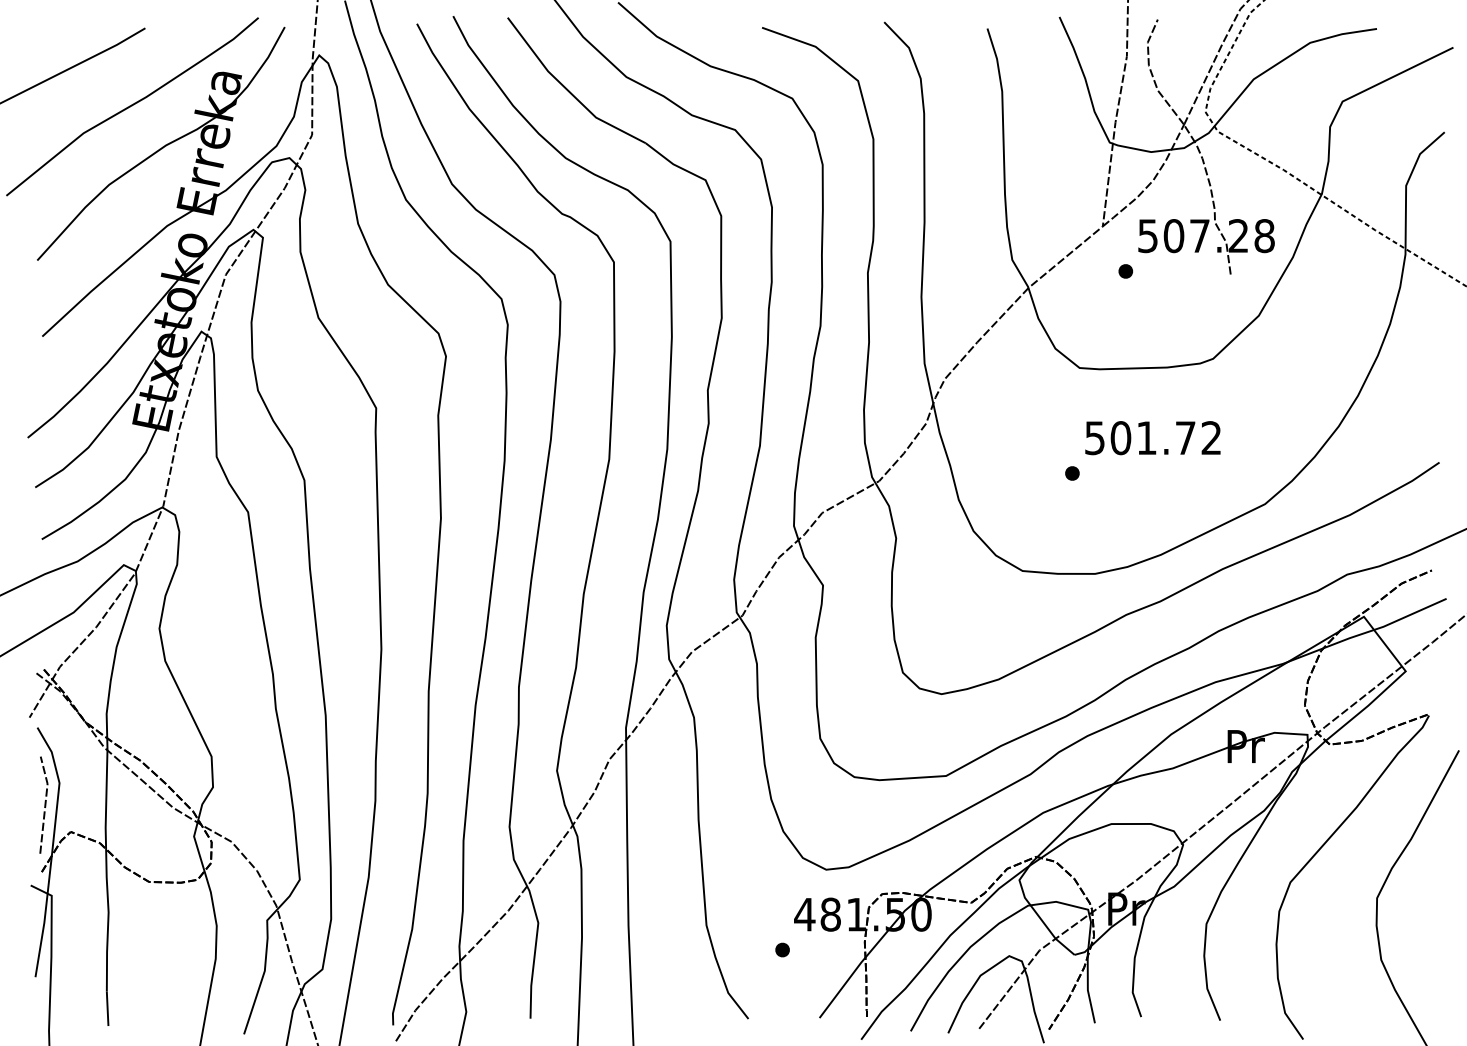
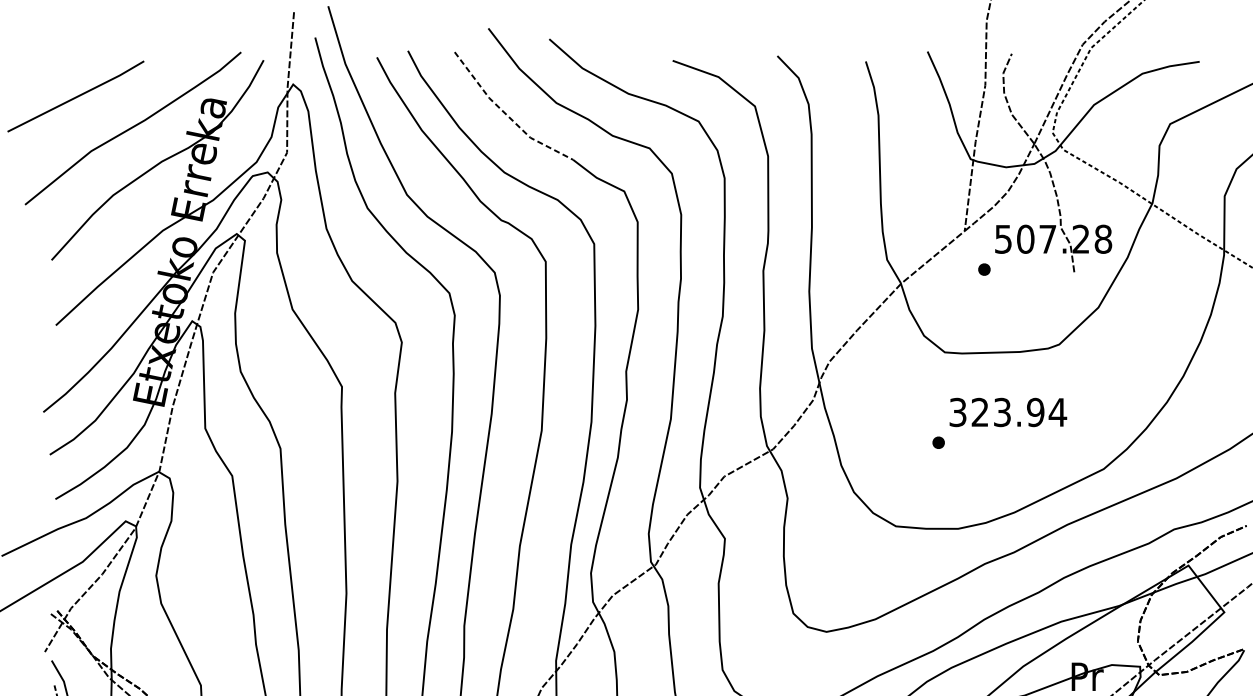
line: (568, 90) -> (506, 114), solid -> dashed
text: (1154, 438) -> (1009, 412), 501.72 -> 323.94

